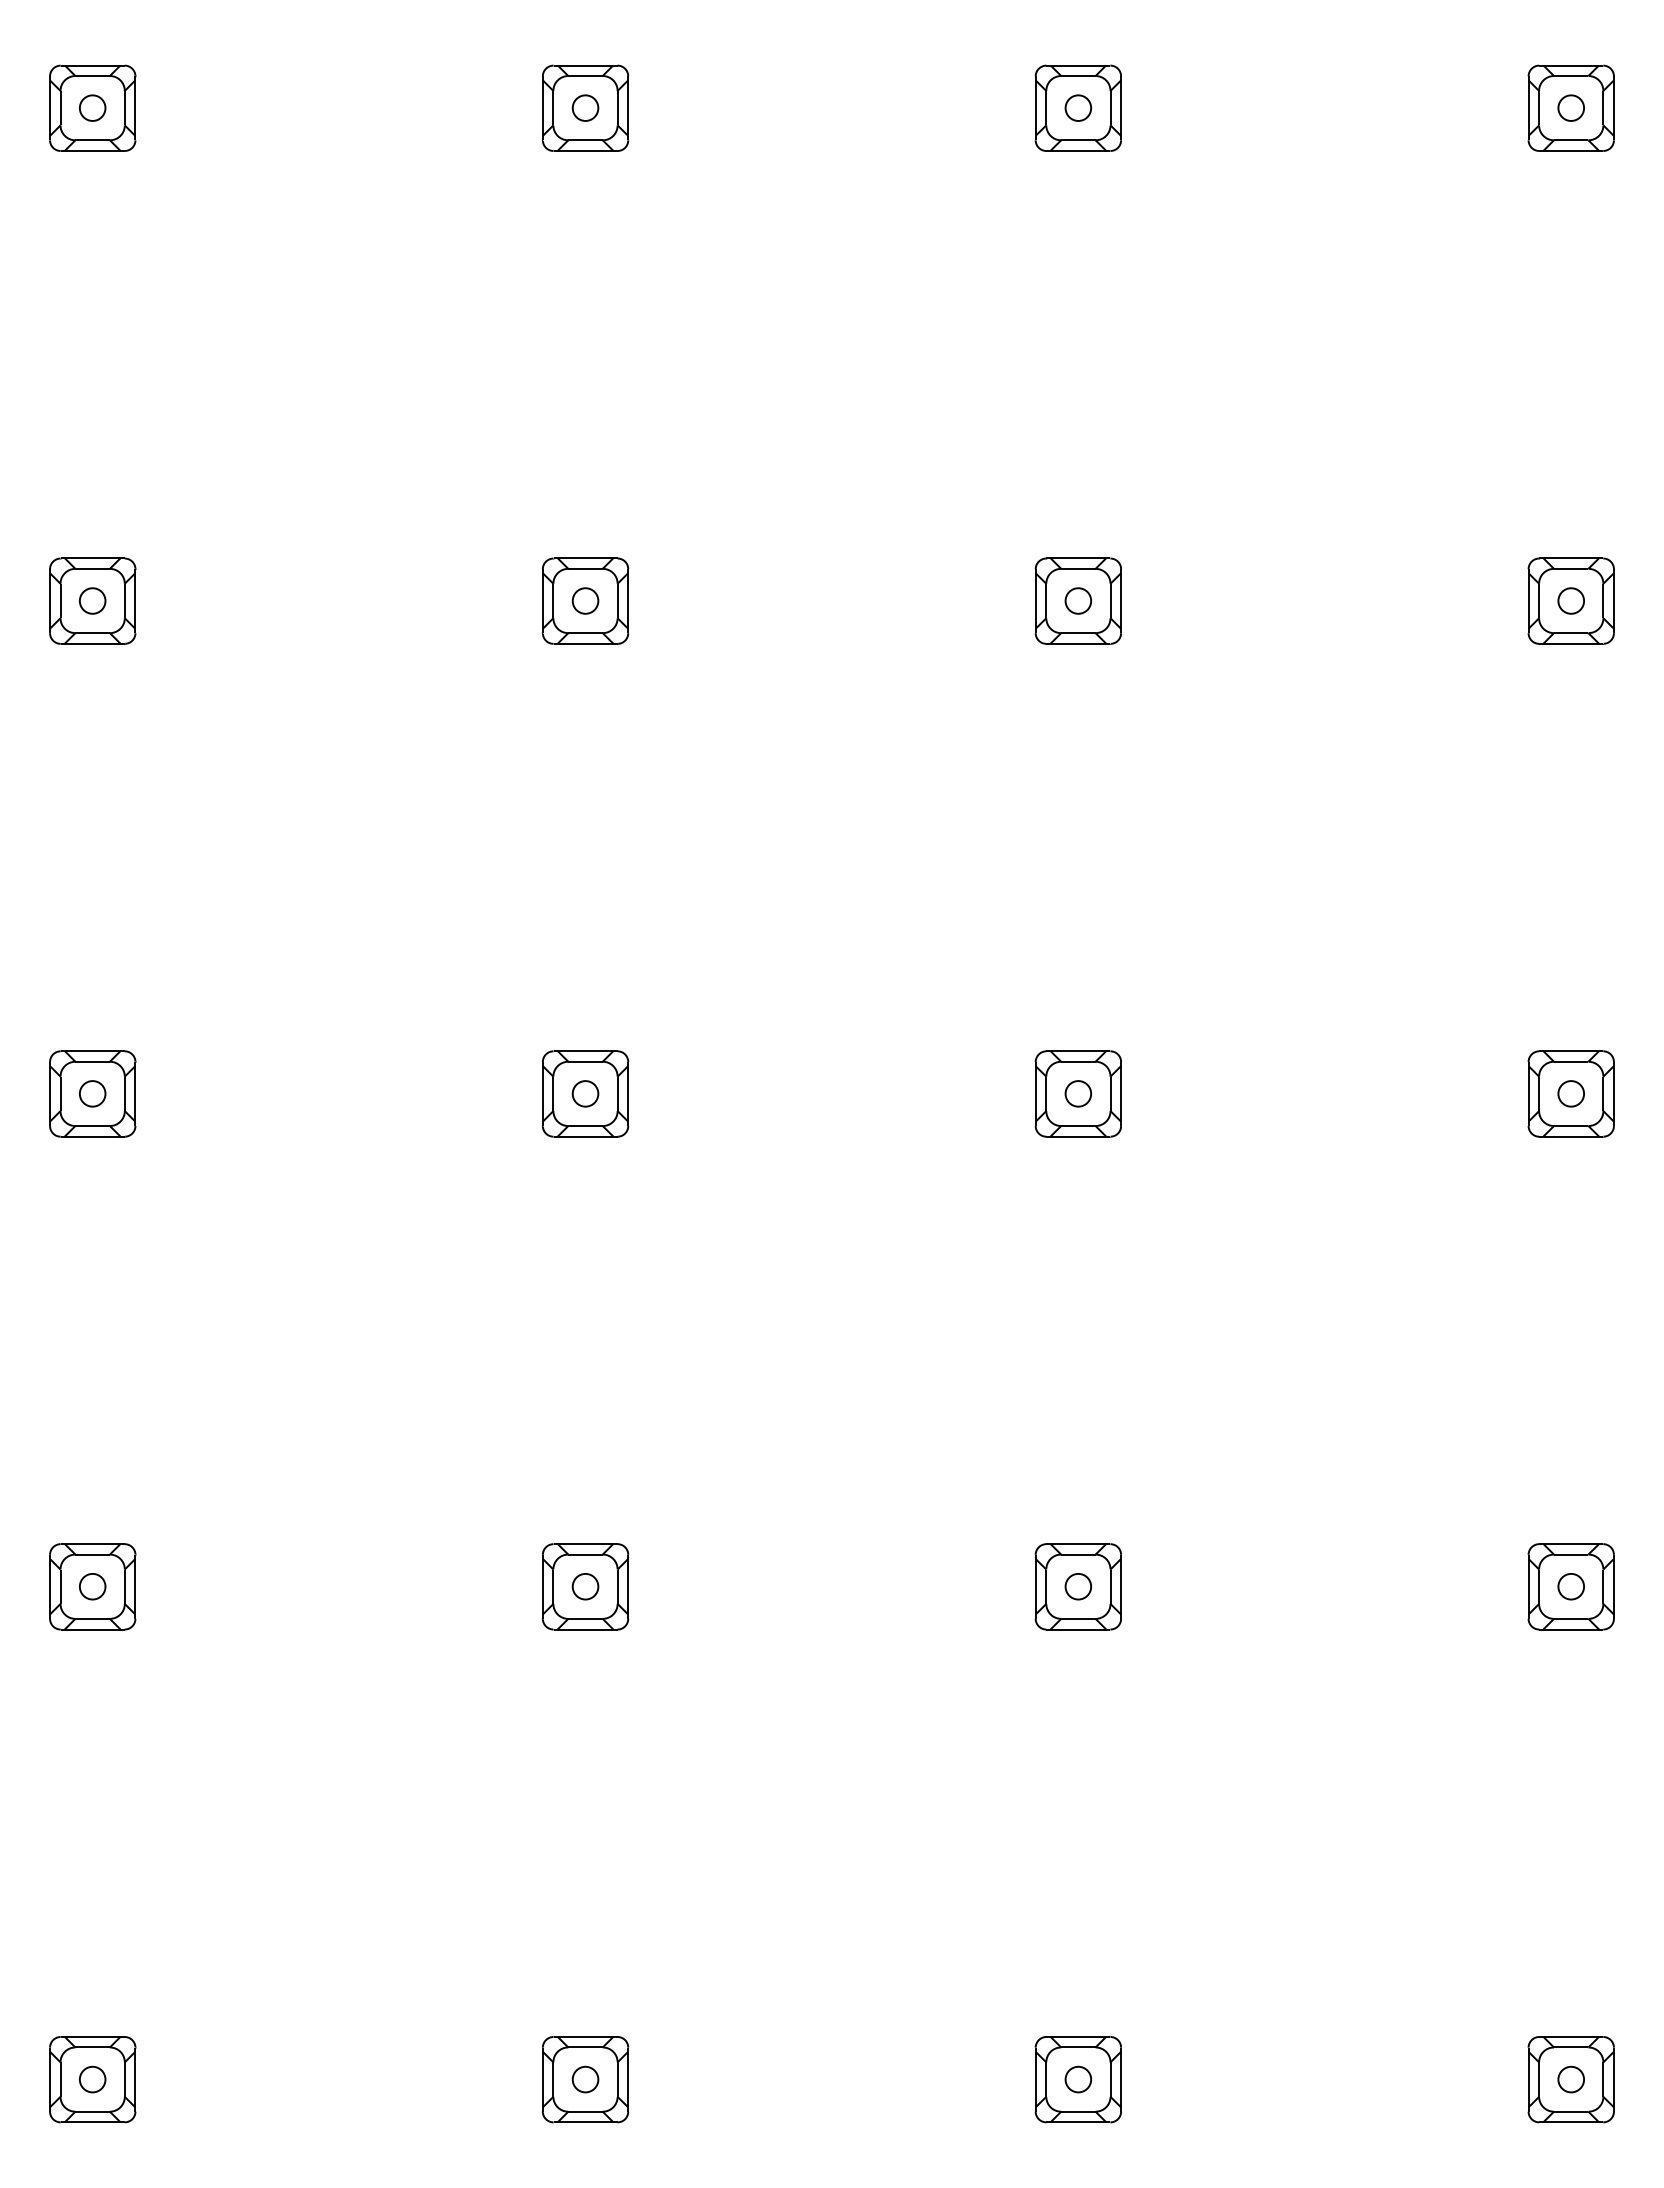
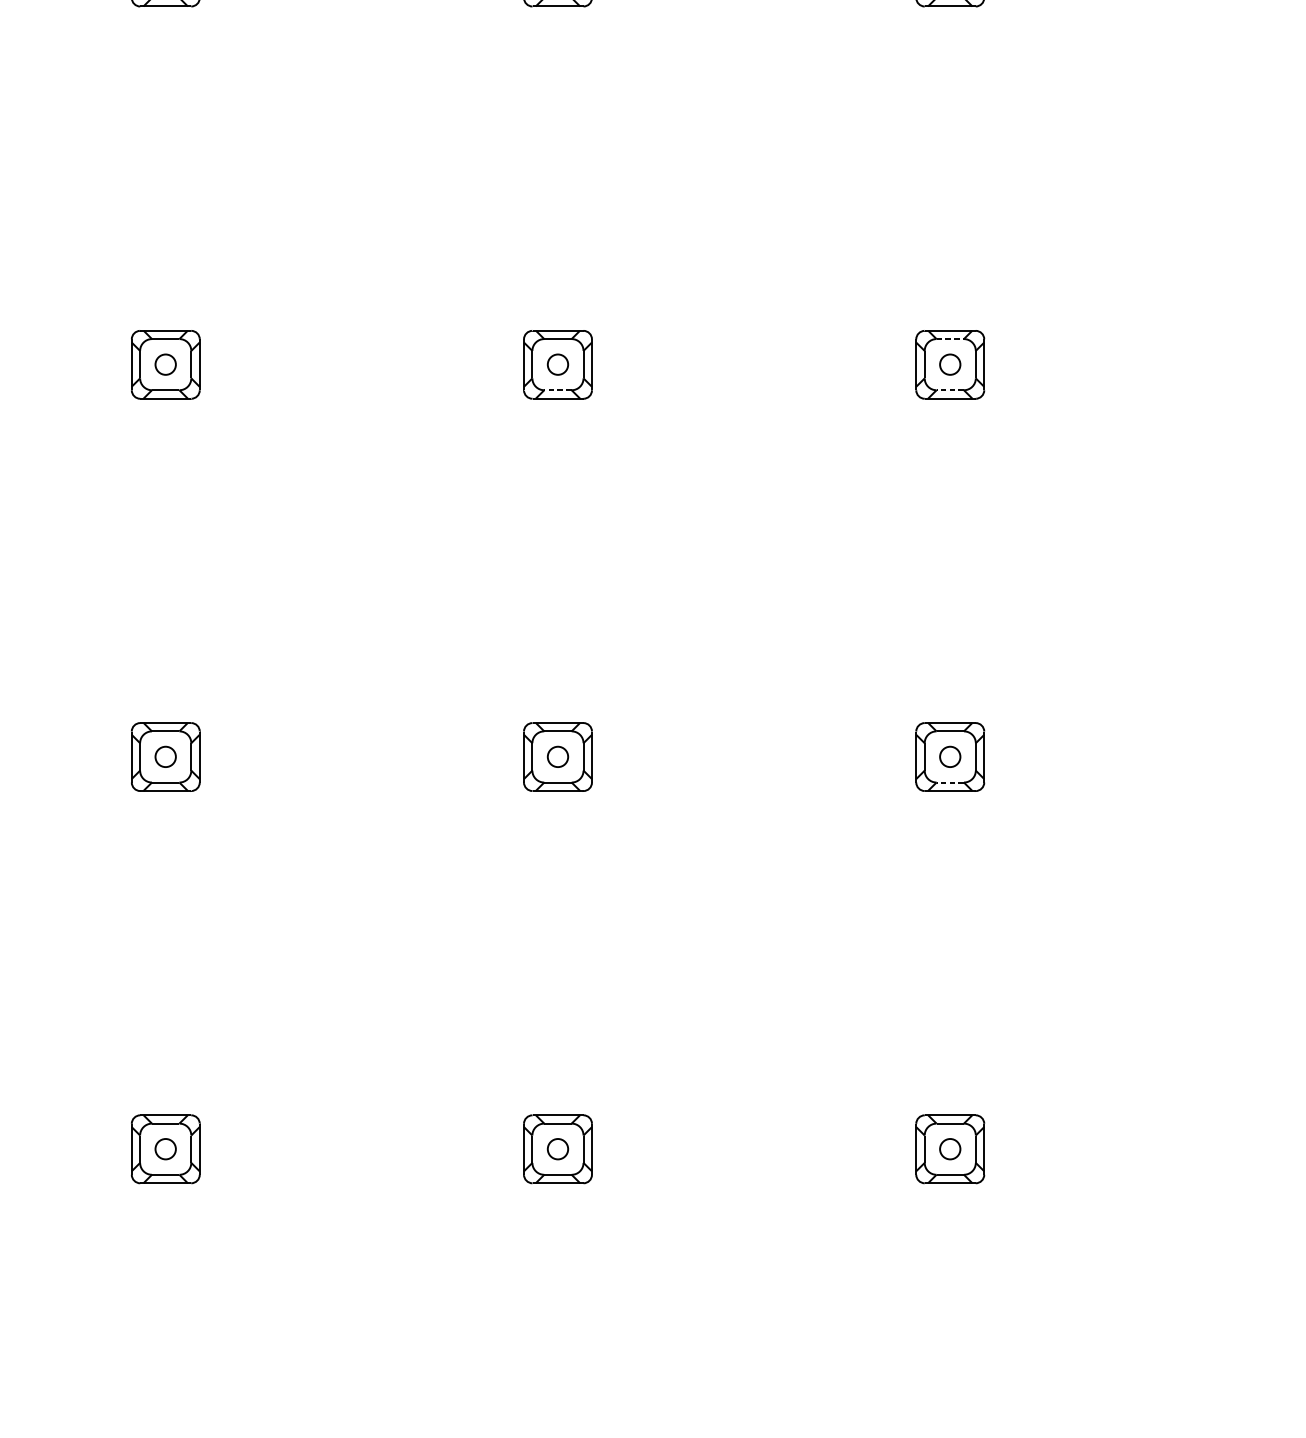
line: (1078, 568) -> (950, 338), solid -> dashed
line: (585, 633) -> (557, 390), solid -> dashed
line: (1077, 633) -> (949, 390), solid -> dashed
line: (1077, 1126) -> (949, 782), solid -> dashed

